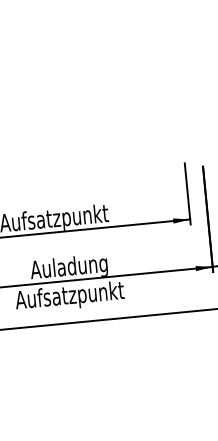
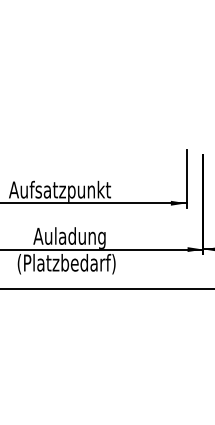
text: (69, 297) -> (67, 265), Aufsatzpunkt -> (Platzbedarf)

